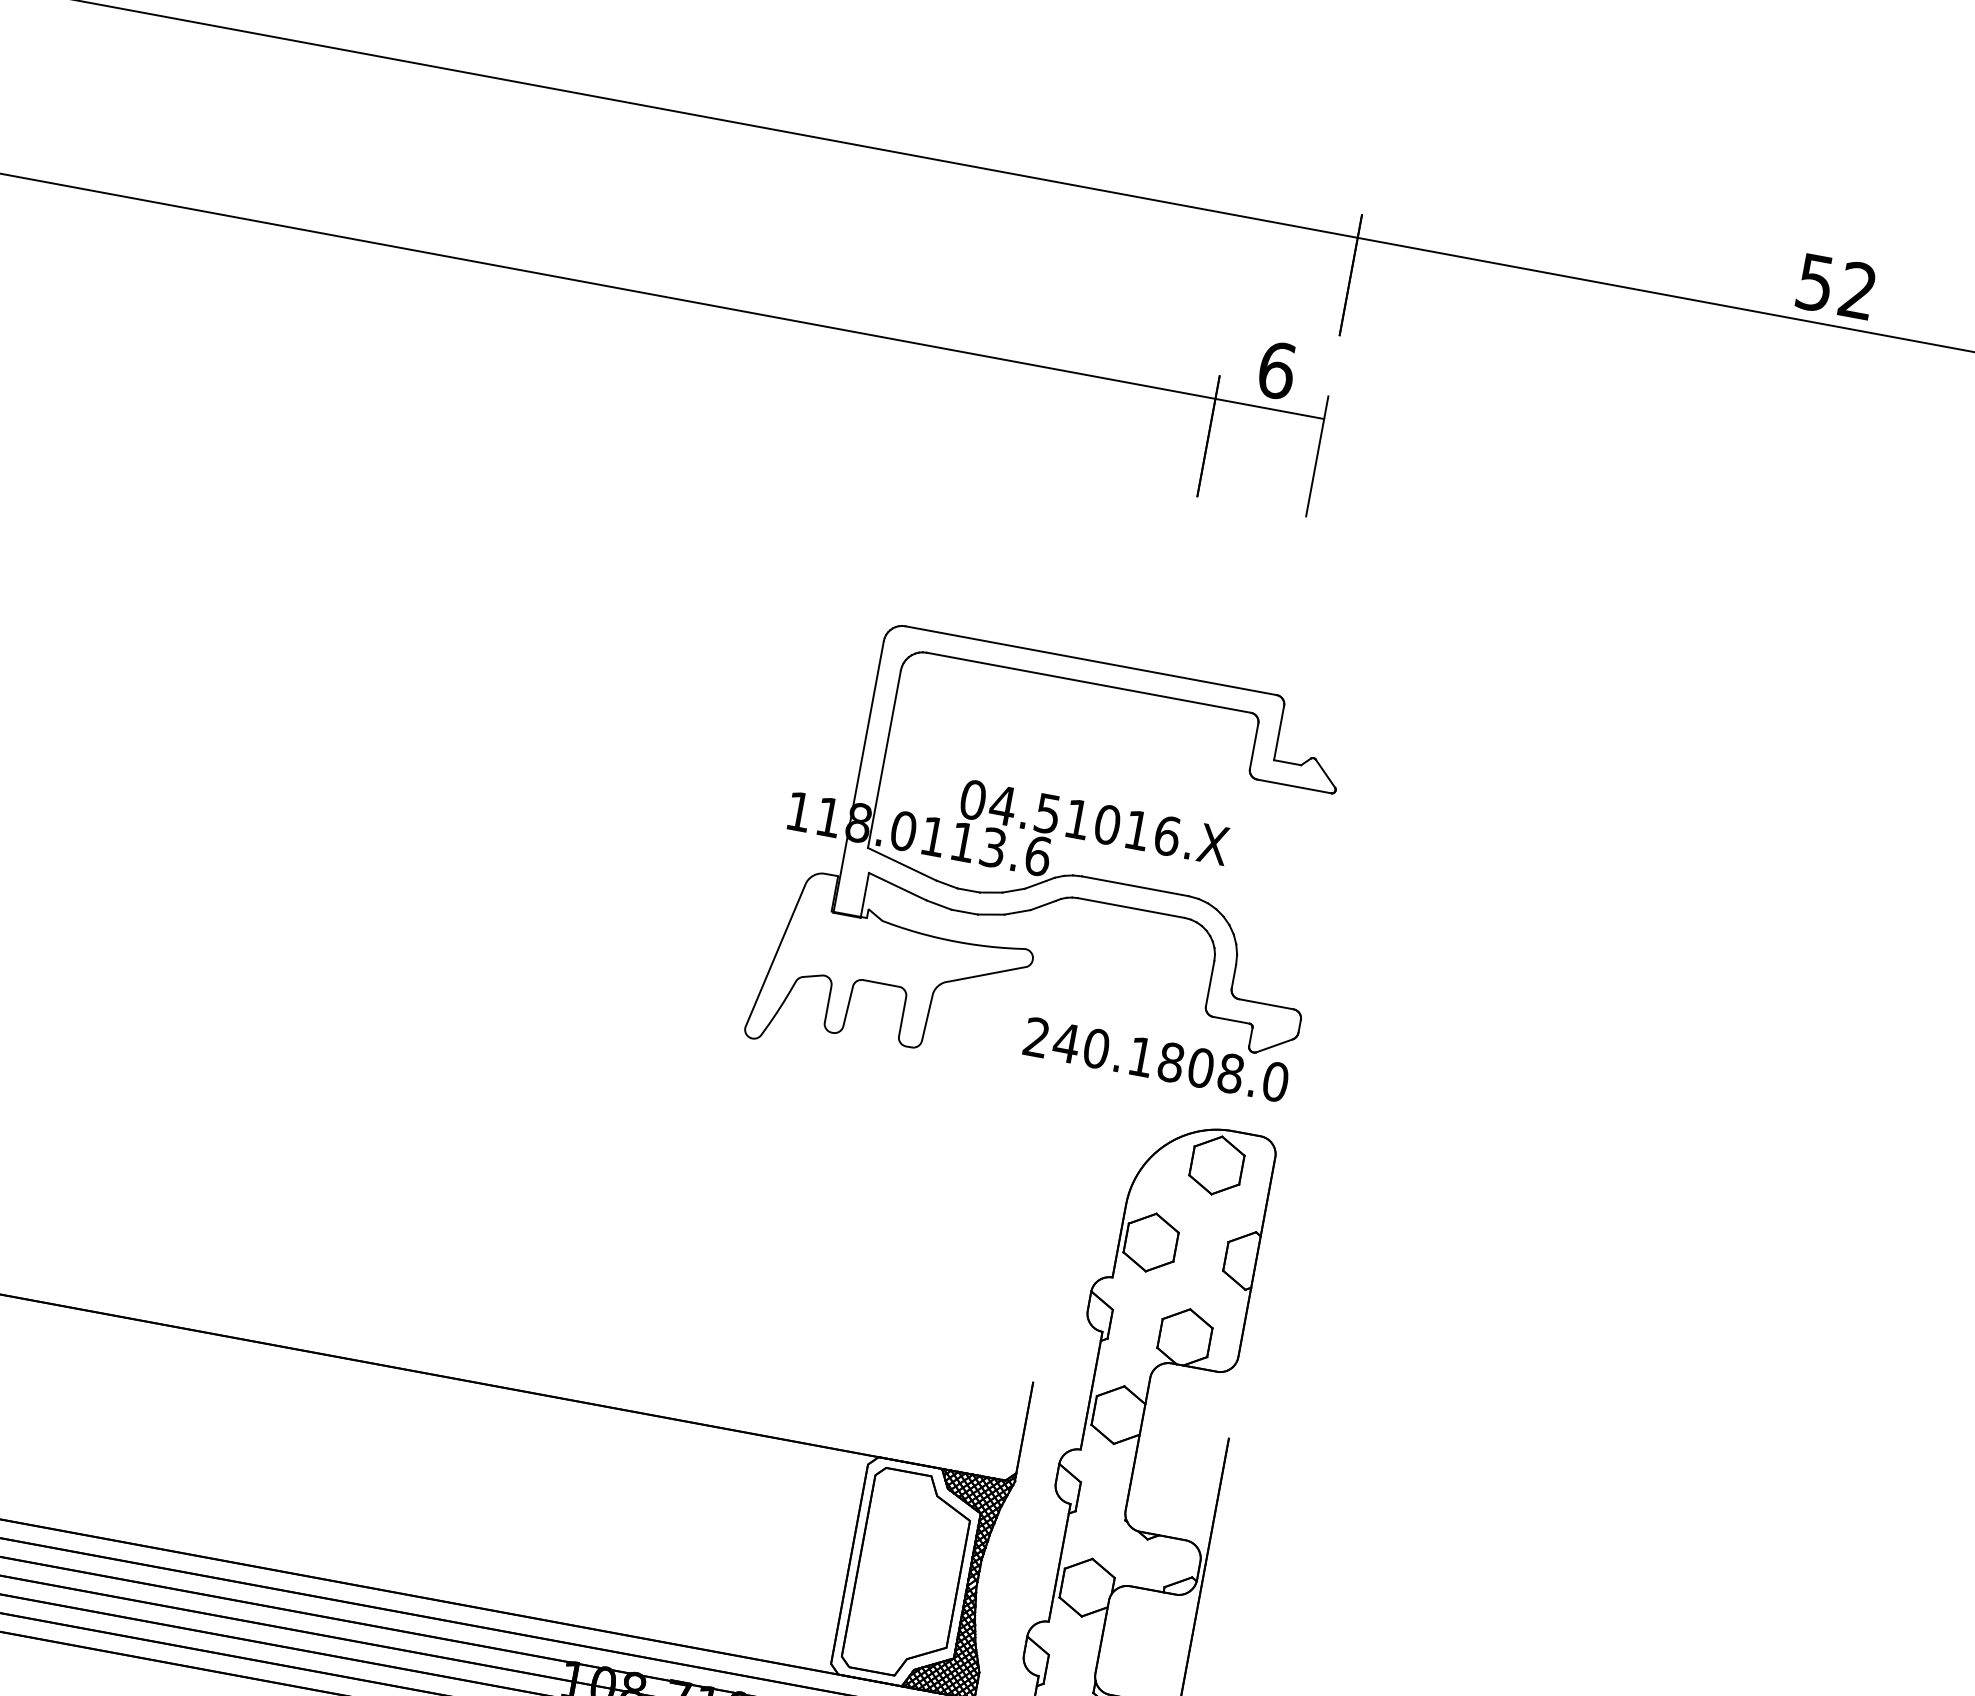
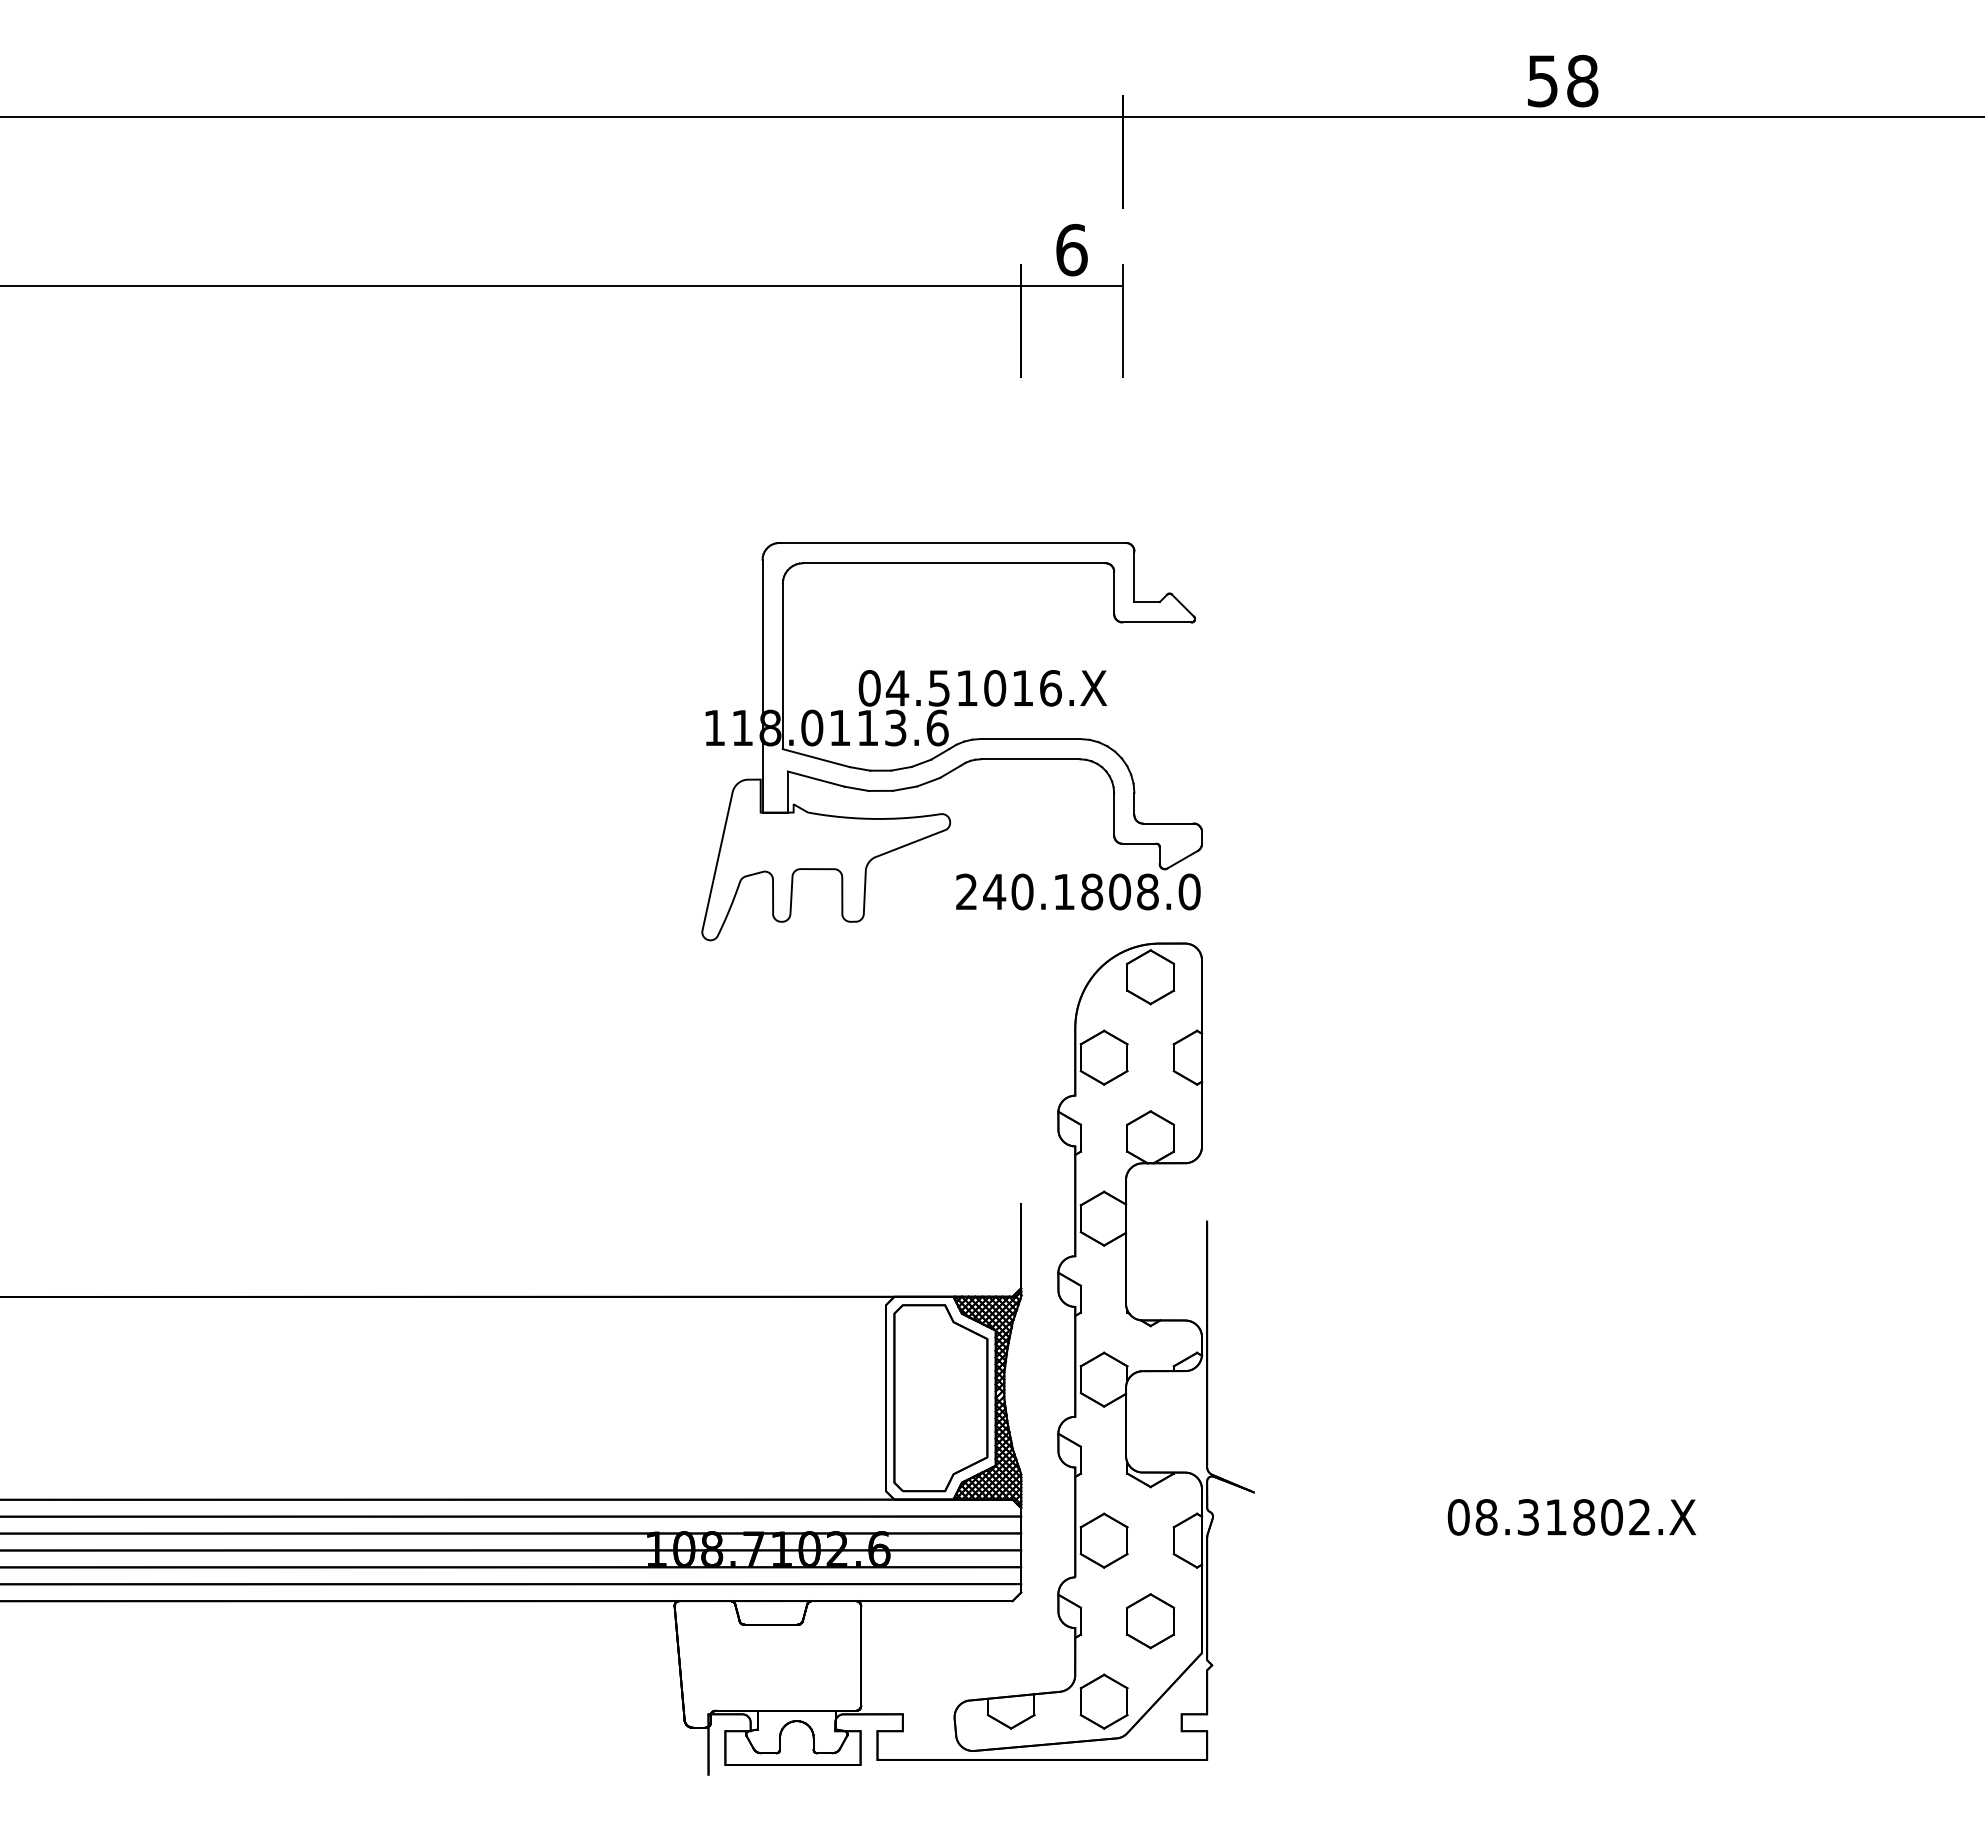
text: (1858, 290) -> (1582, 80), 52 -> 58

